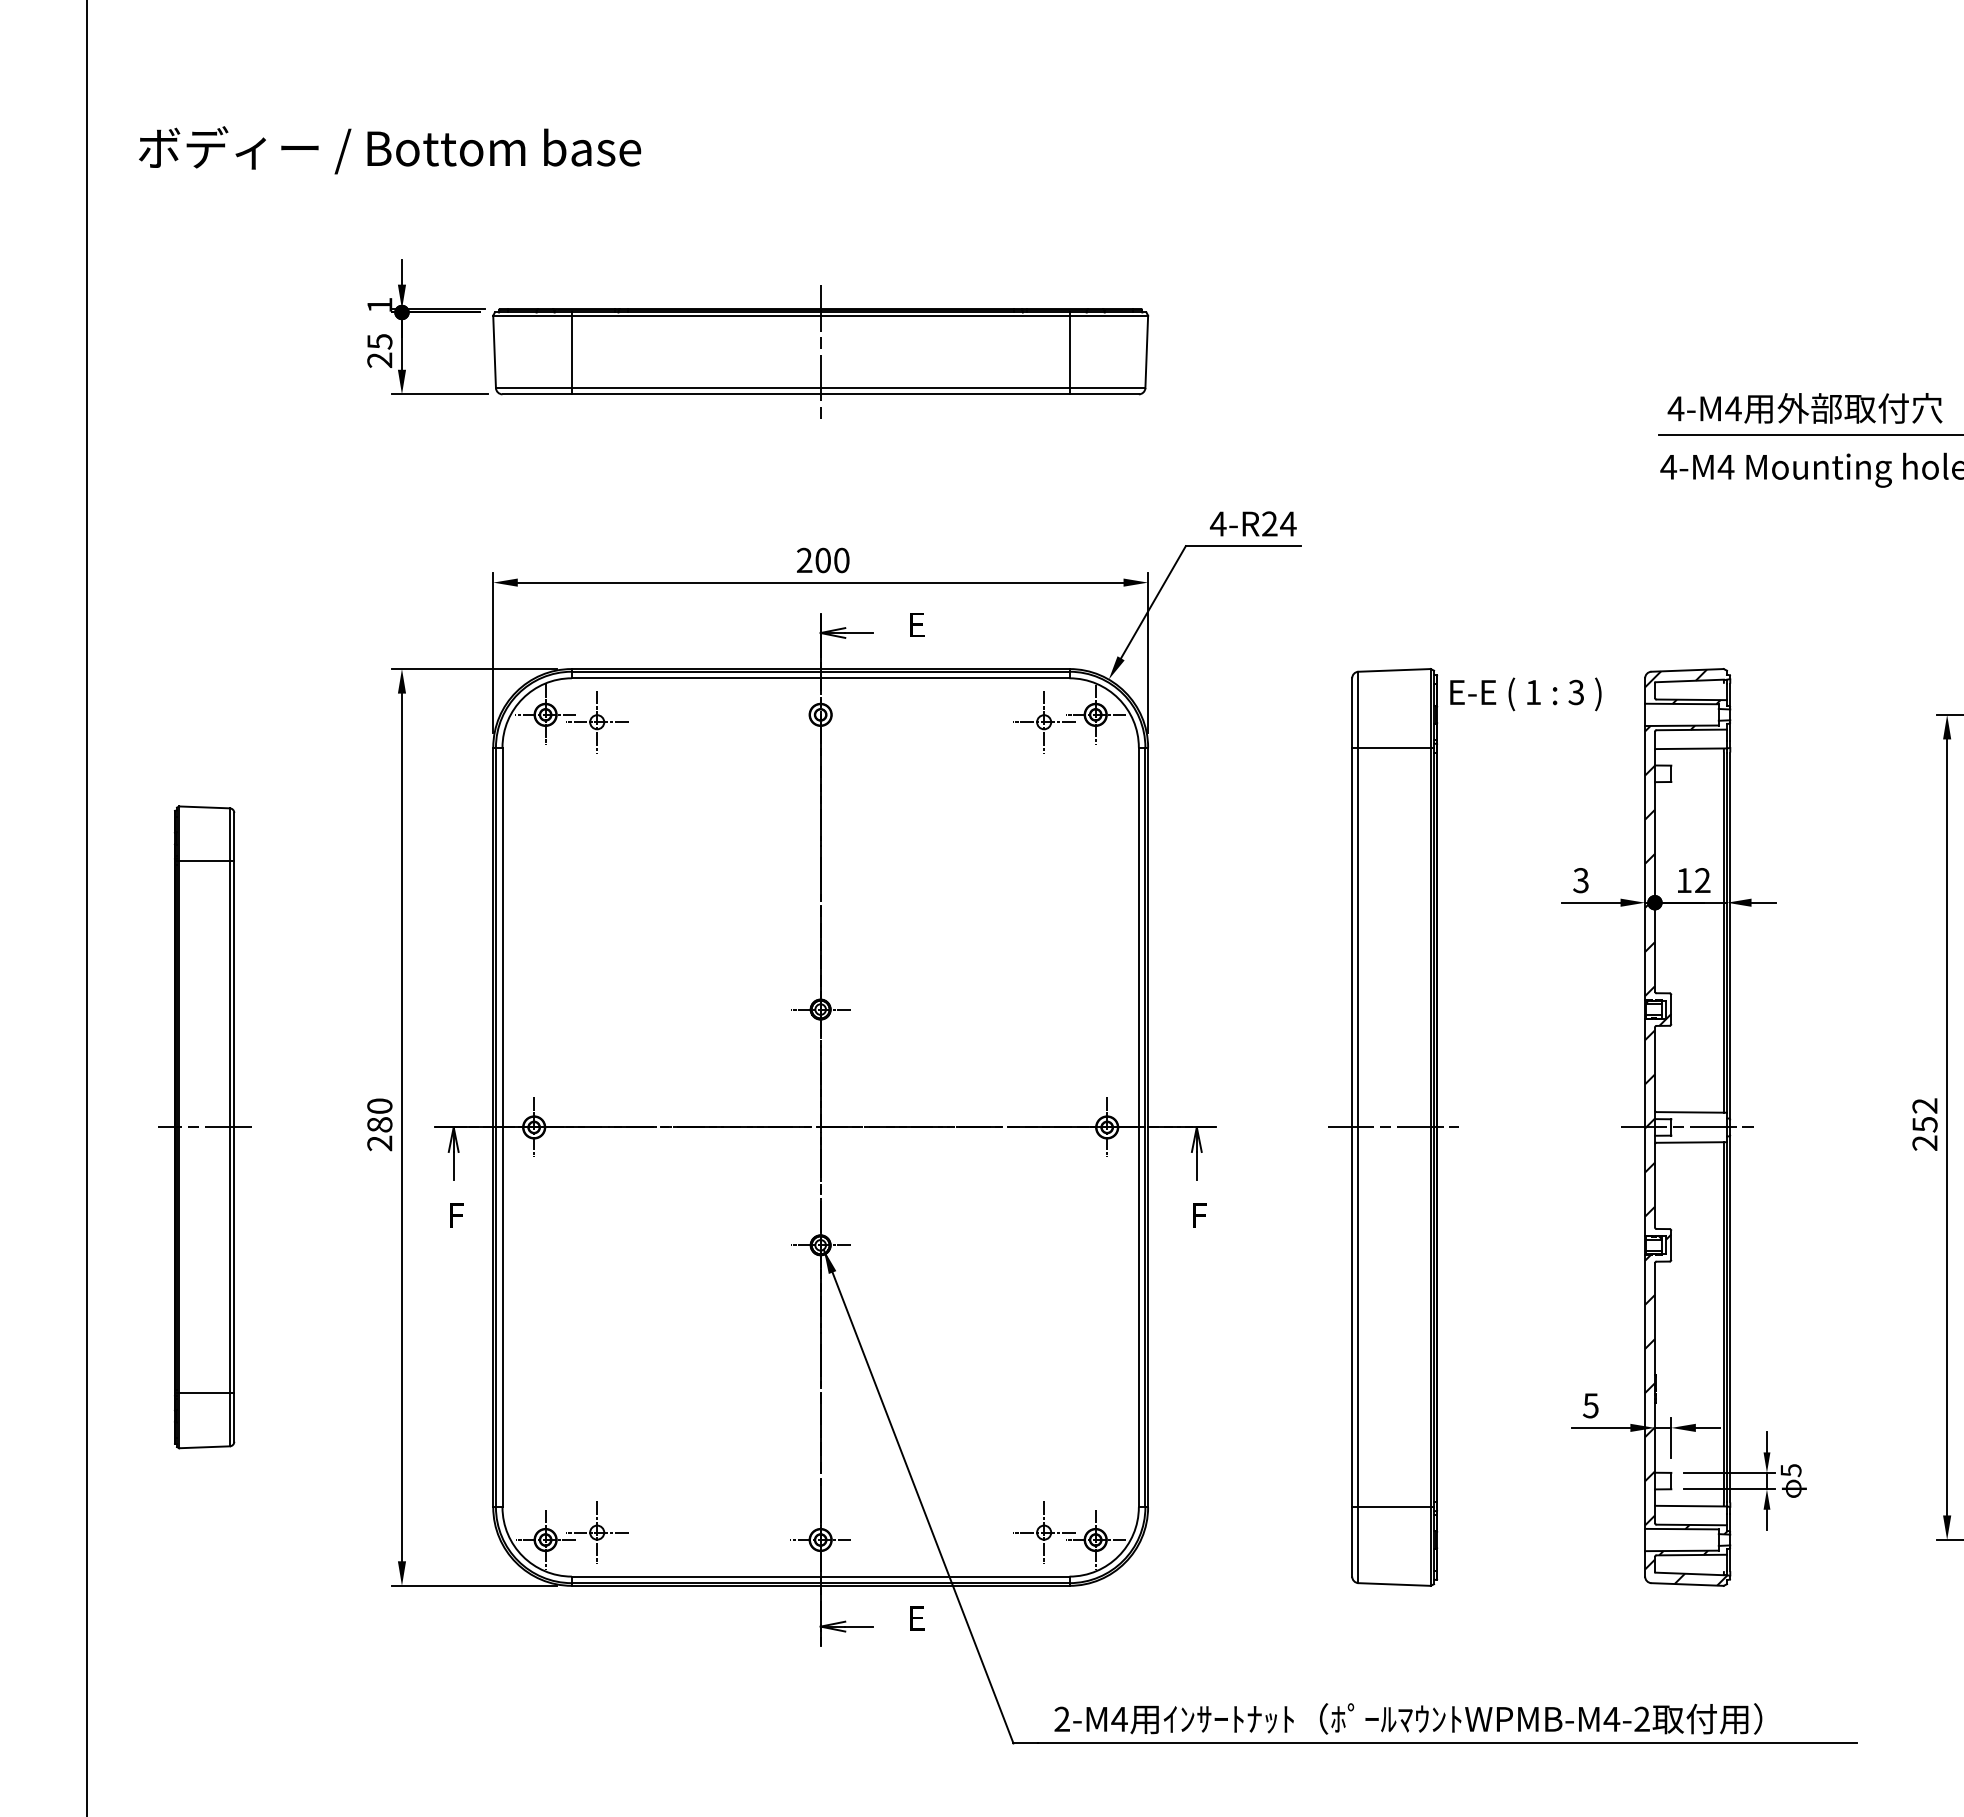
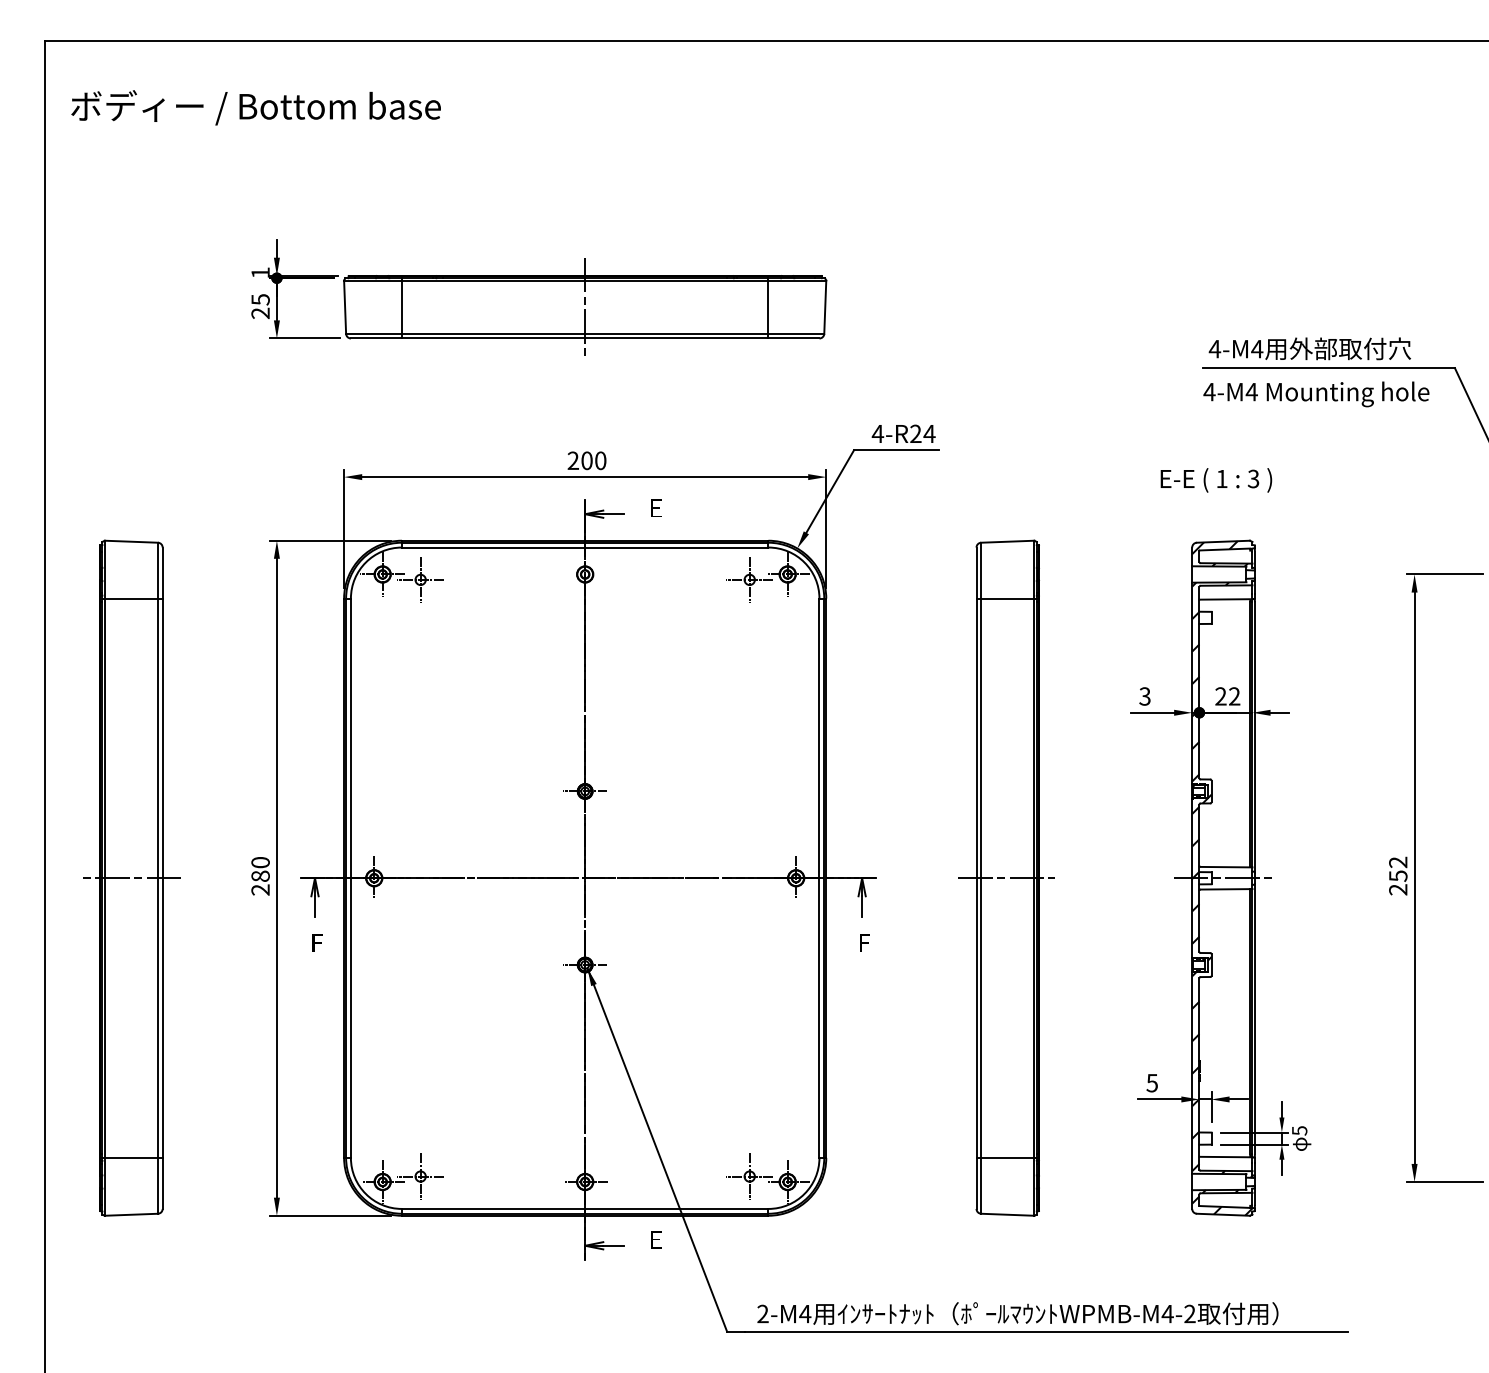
text: (389, 149) -> (255, 107), moved
text: (1525, 694) -> (1216, 480), moved
text: (1683, 880) -> (1220, 696), 12 -> 22
part: (204, 1126) -> (131, 877), size x1.43

